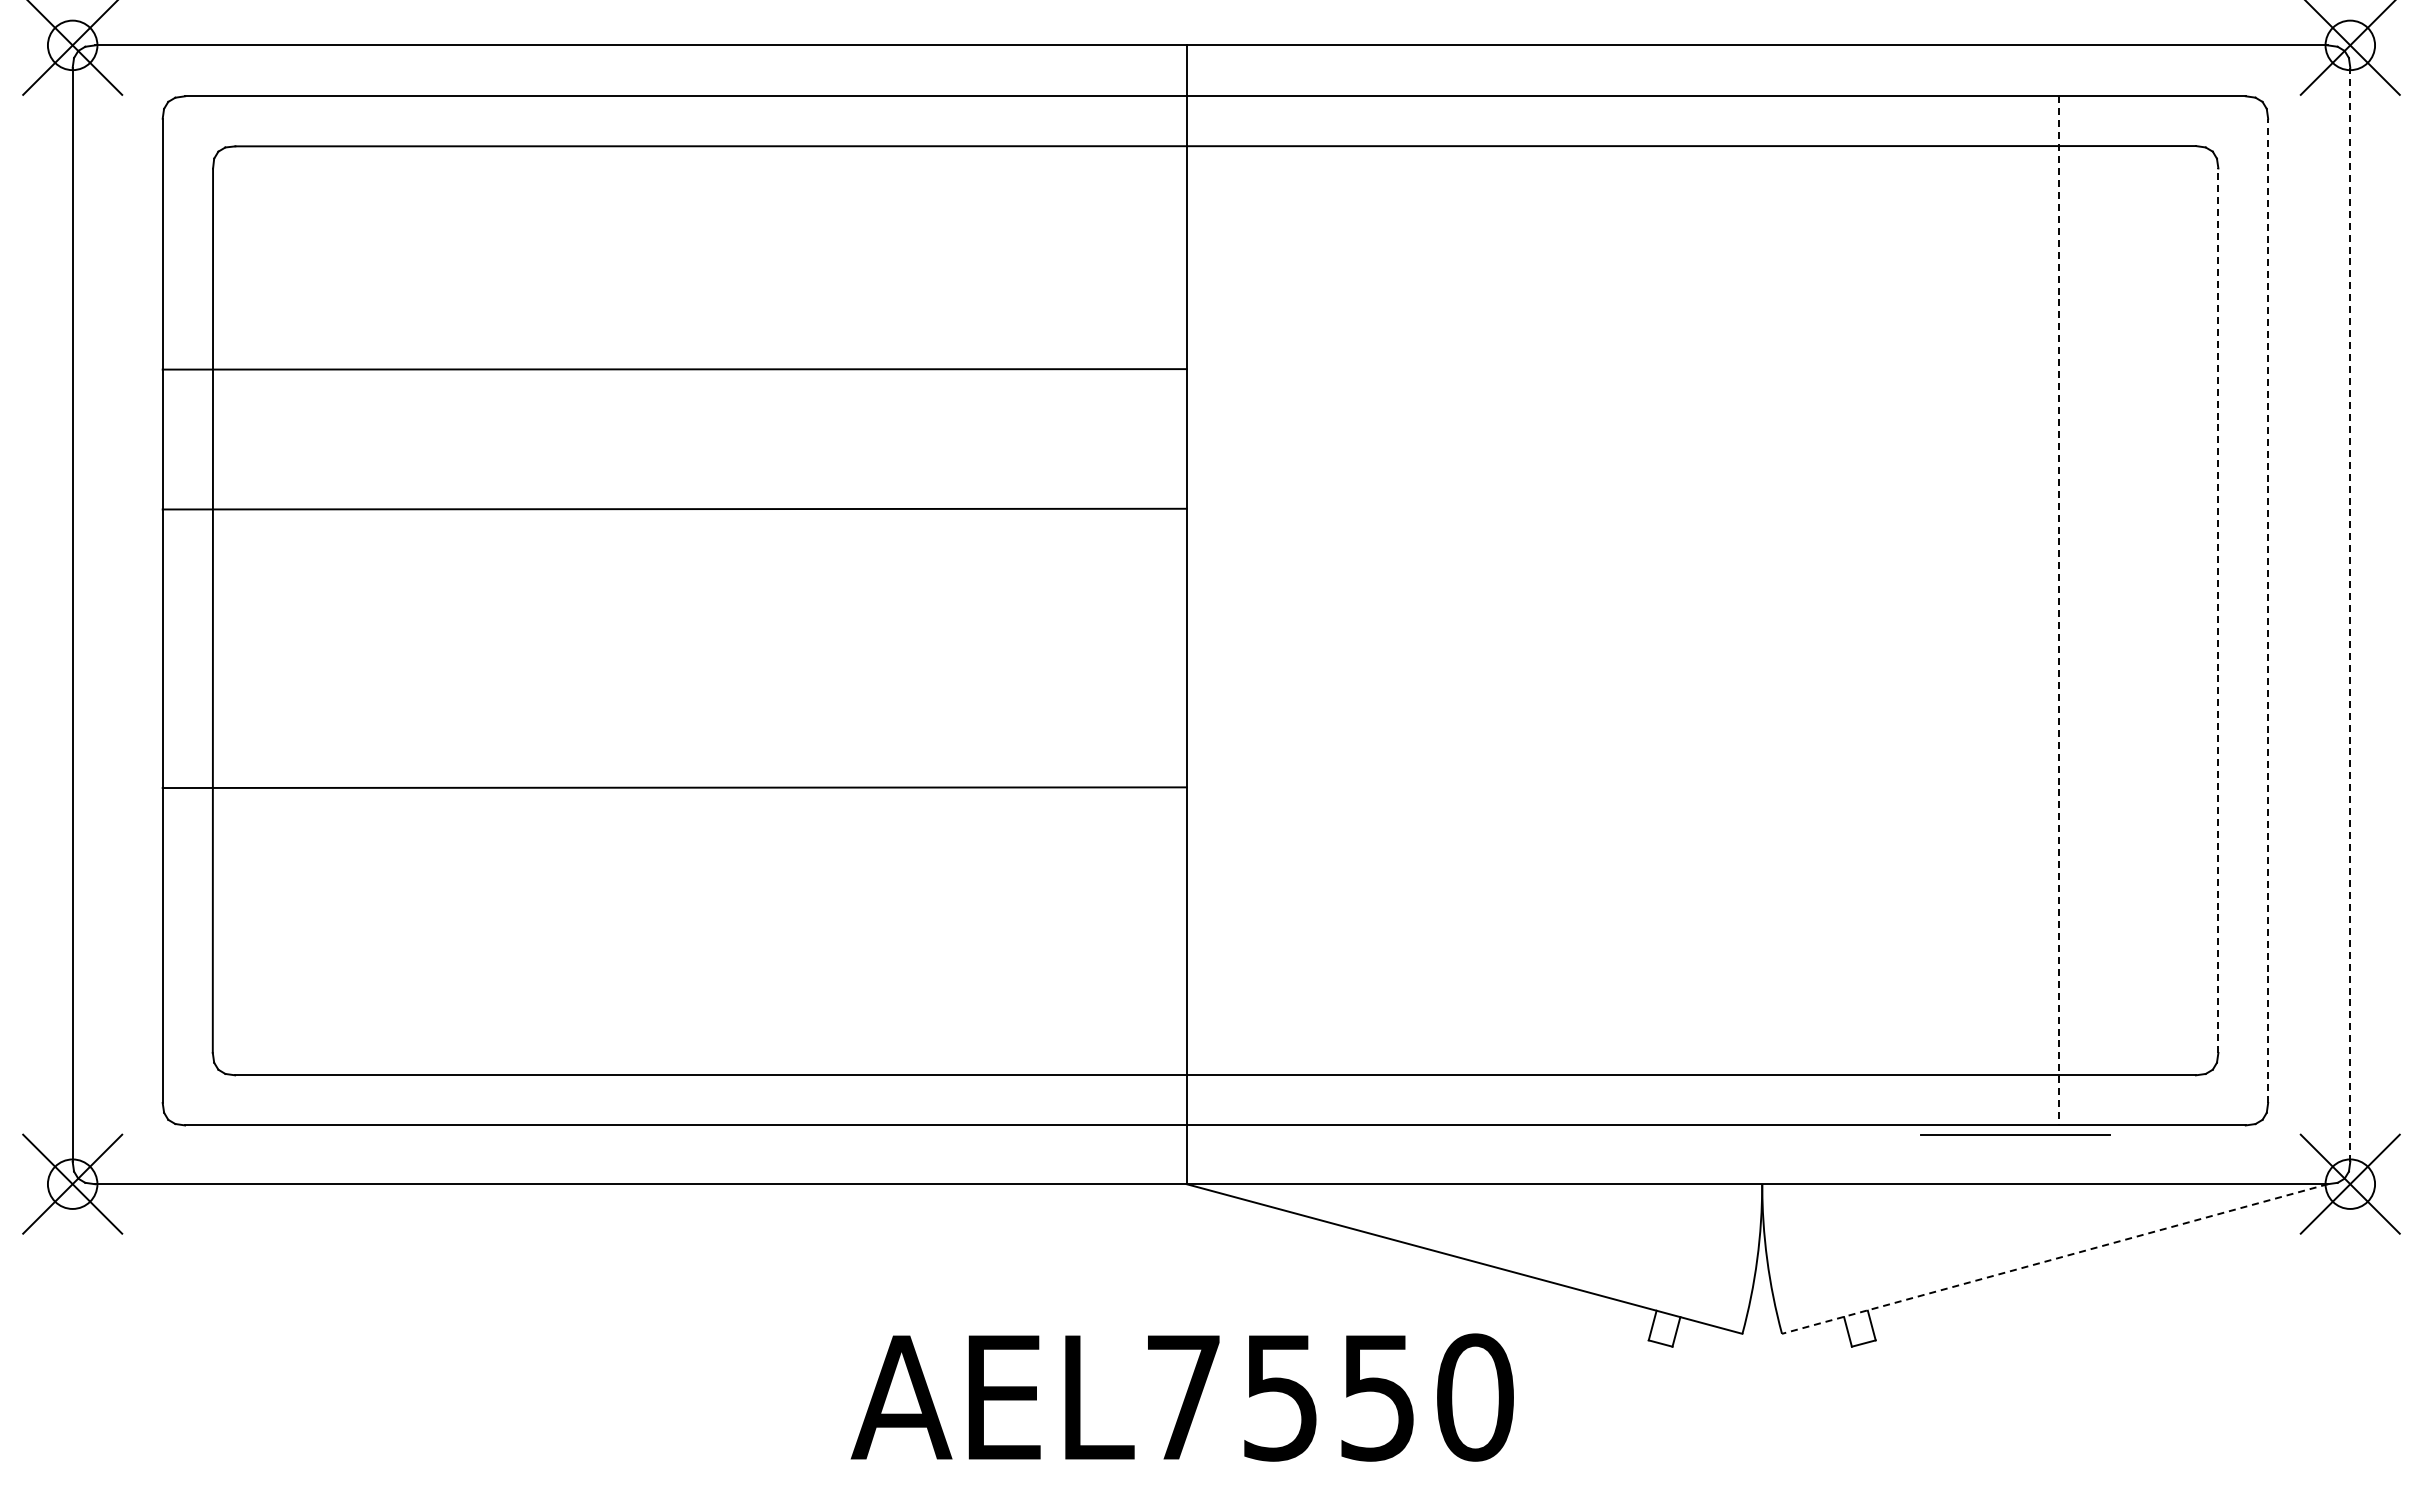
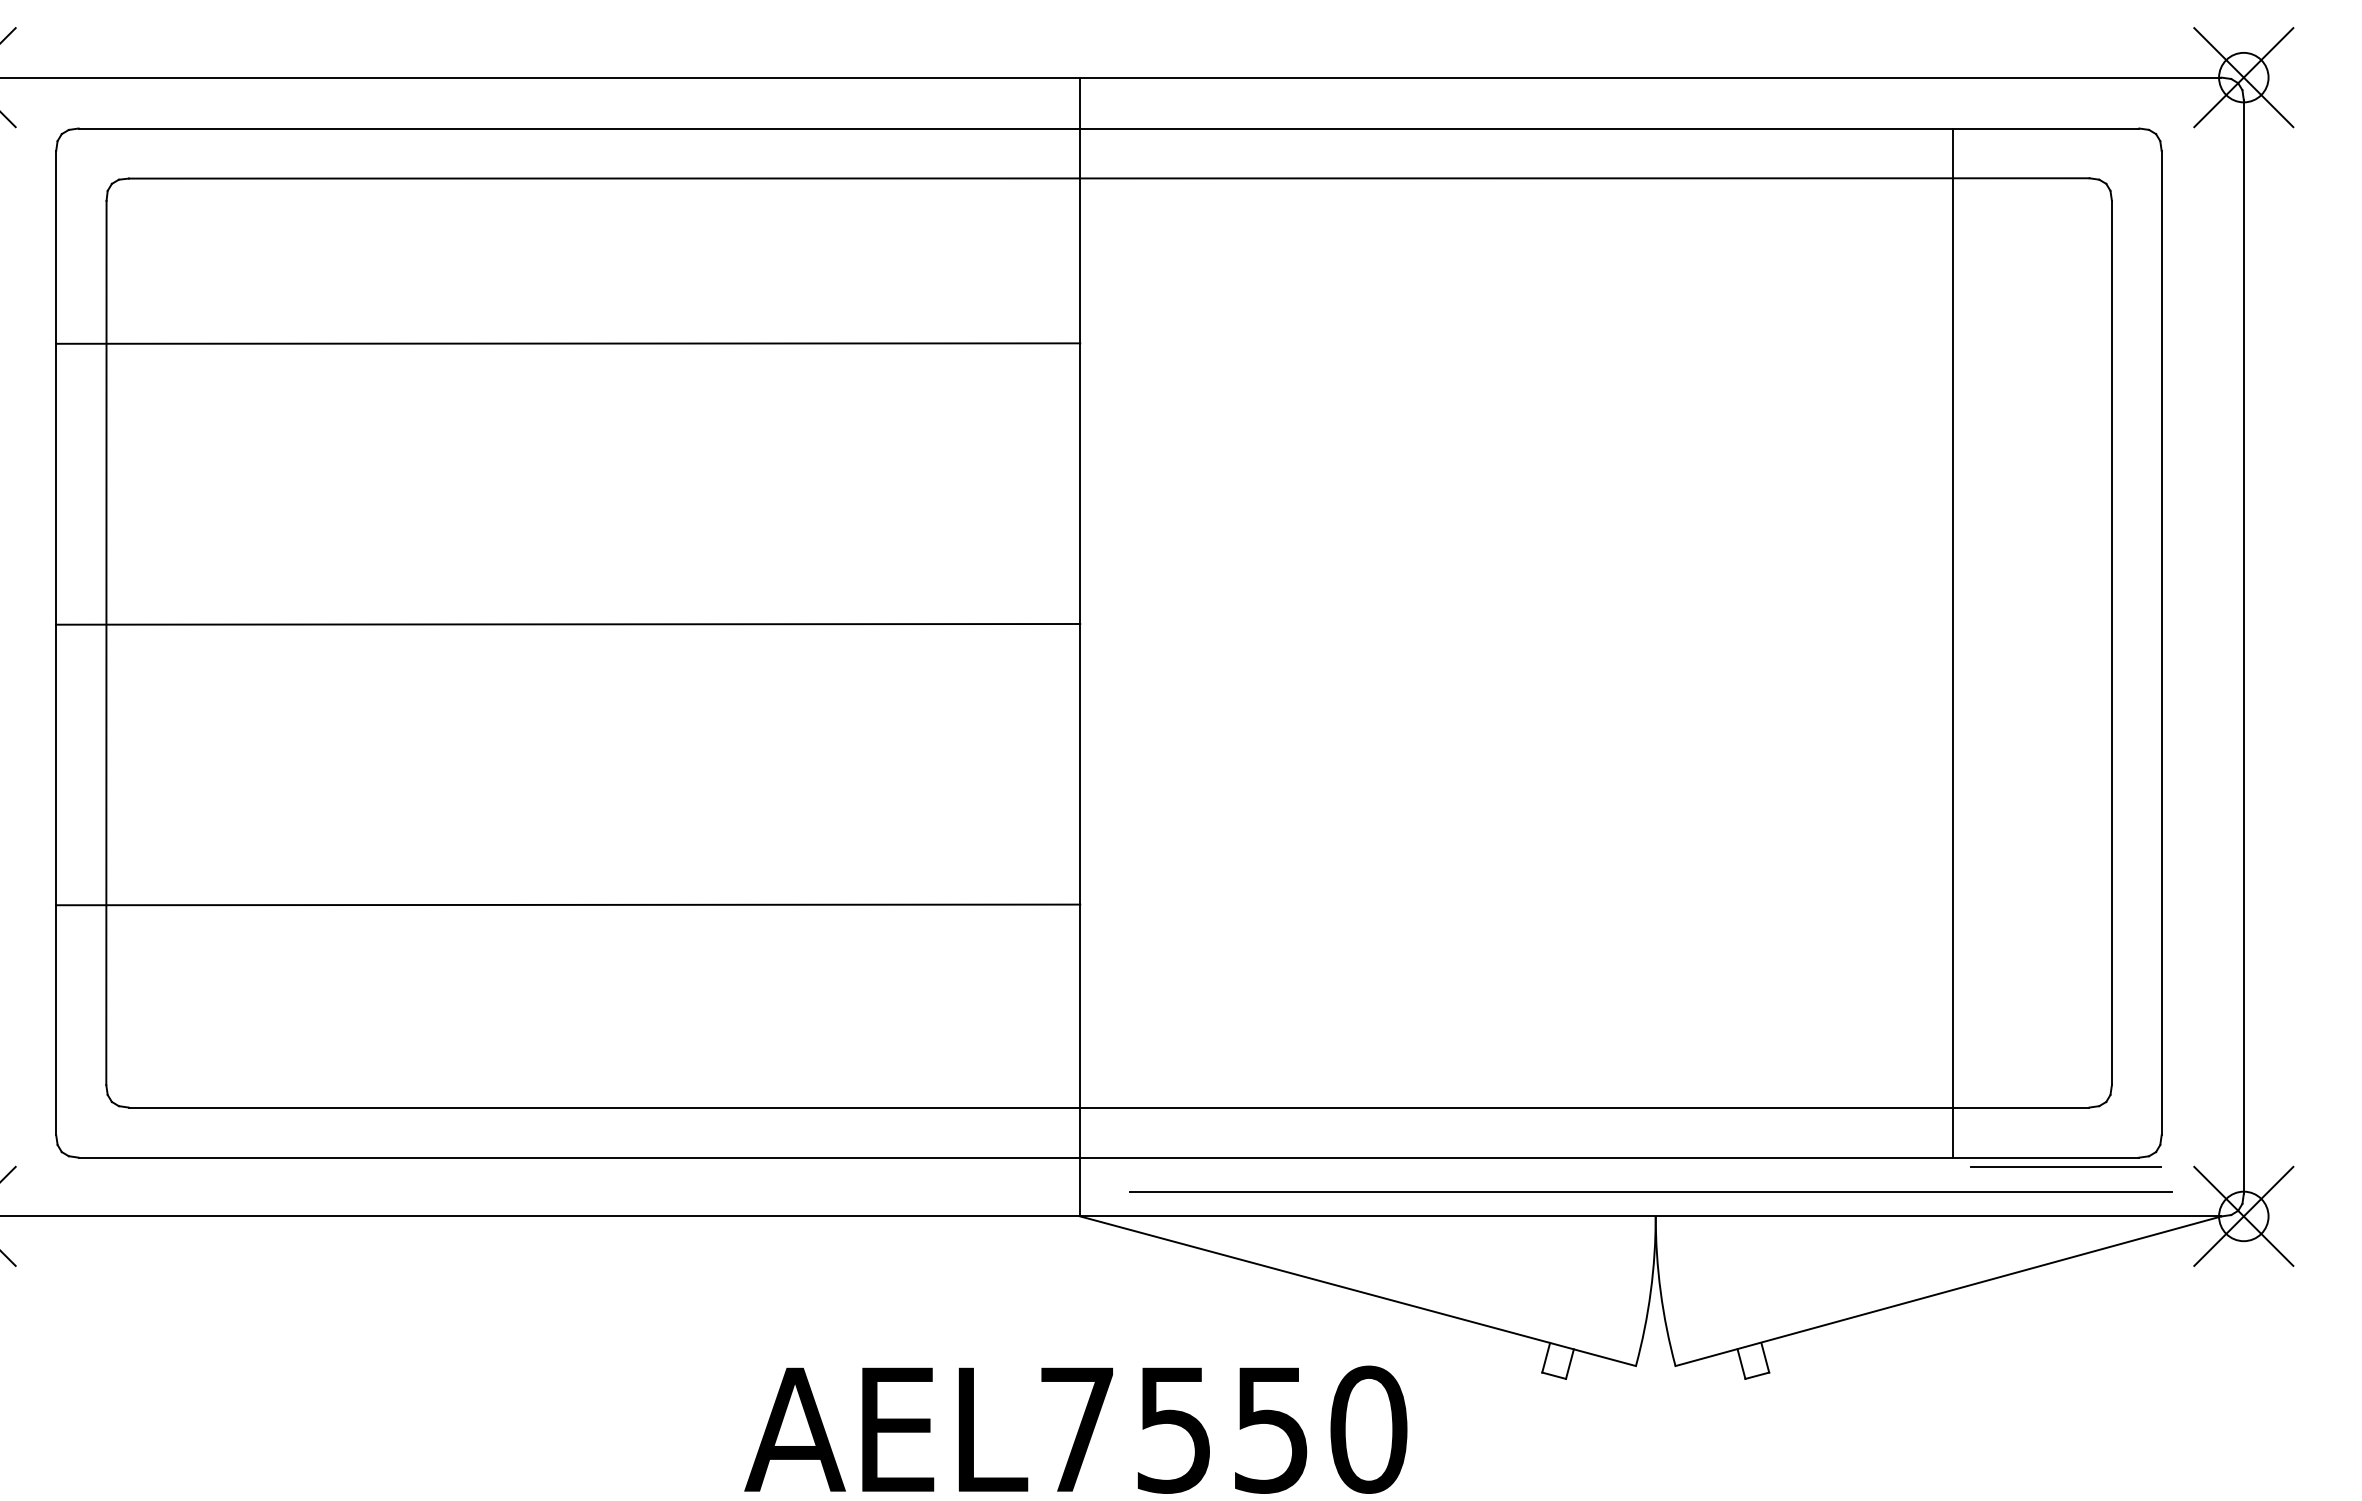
line: (674, 369) -> (568, 343), moved
line: (674, 508) -> (568, 623), moved
line: (2059, 610) -> (1953, 642), dashed -> solid
line: (2218, 610) -> (2112, 642), dashed -> solid
line: (2268, 610) -> (2162, 642), dashed -> solid
line: (2350, 614) -> (2244, 646), dashed -> solid
line: (674, 787) -> (568, 904), moved
line: (2015, 1134) -> (2066, 1166), moved
line: (1757, 1159) -> (1651, 1191), added
line: (2054, 1259) -> (1948, 1291), dashed -> solid

